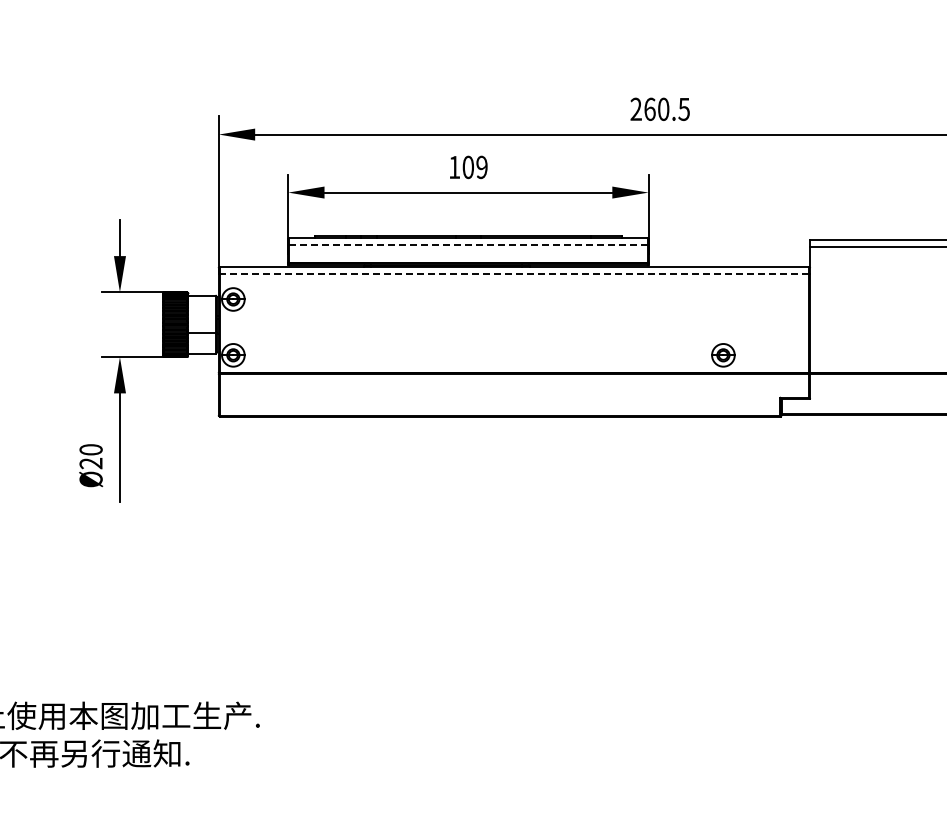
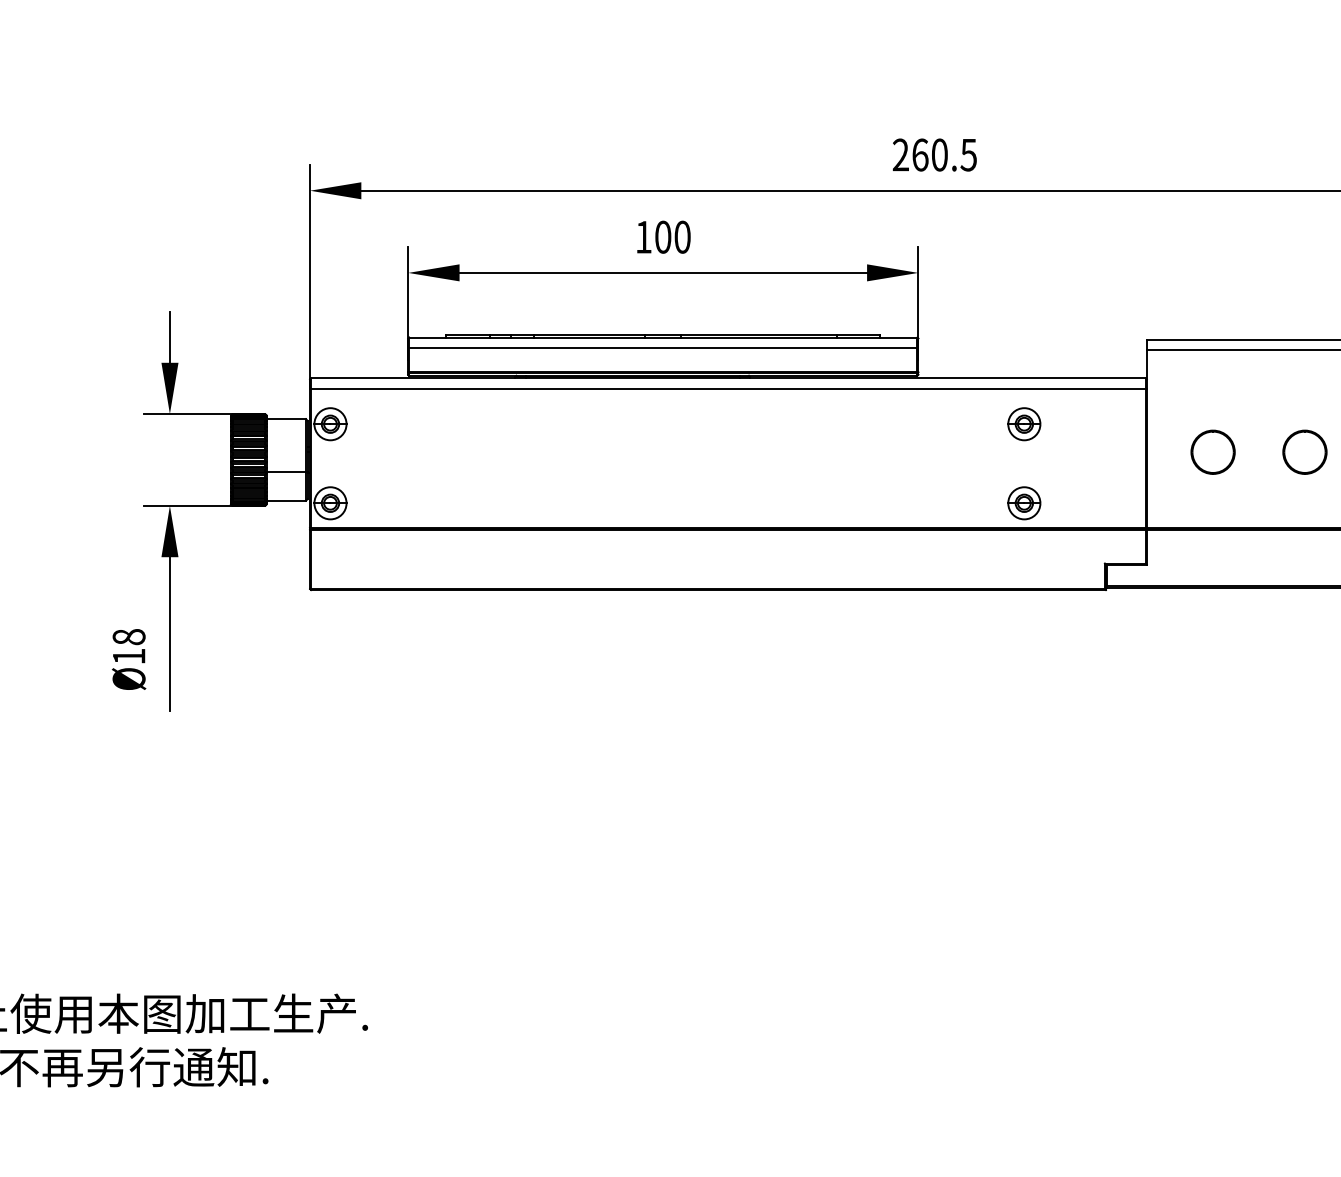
text: (481, 167) -> (681, 237), 109 -> 100
line: (467, 245) -> (662, 347), dashed -> solid
line: (514, 274) -> (728, 388), dashed -> solid
part: (723, 299) -> (1024, 424), added
part: (856, 319) -> (1212, 452), added
part: (921, 319) -> (1304, 452), added
text: (90, 456) -> (128, 646), Ø20 -> Ø18

